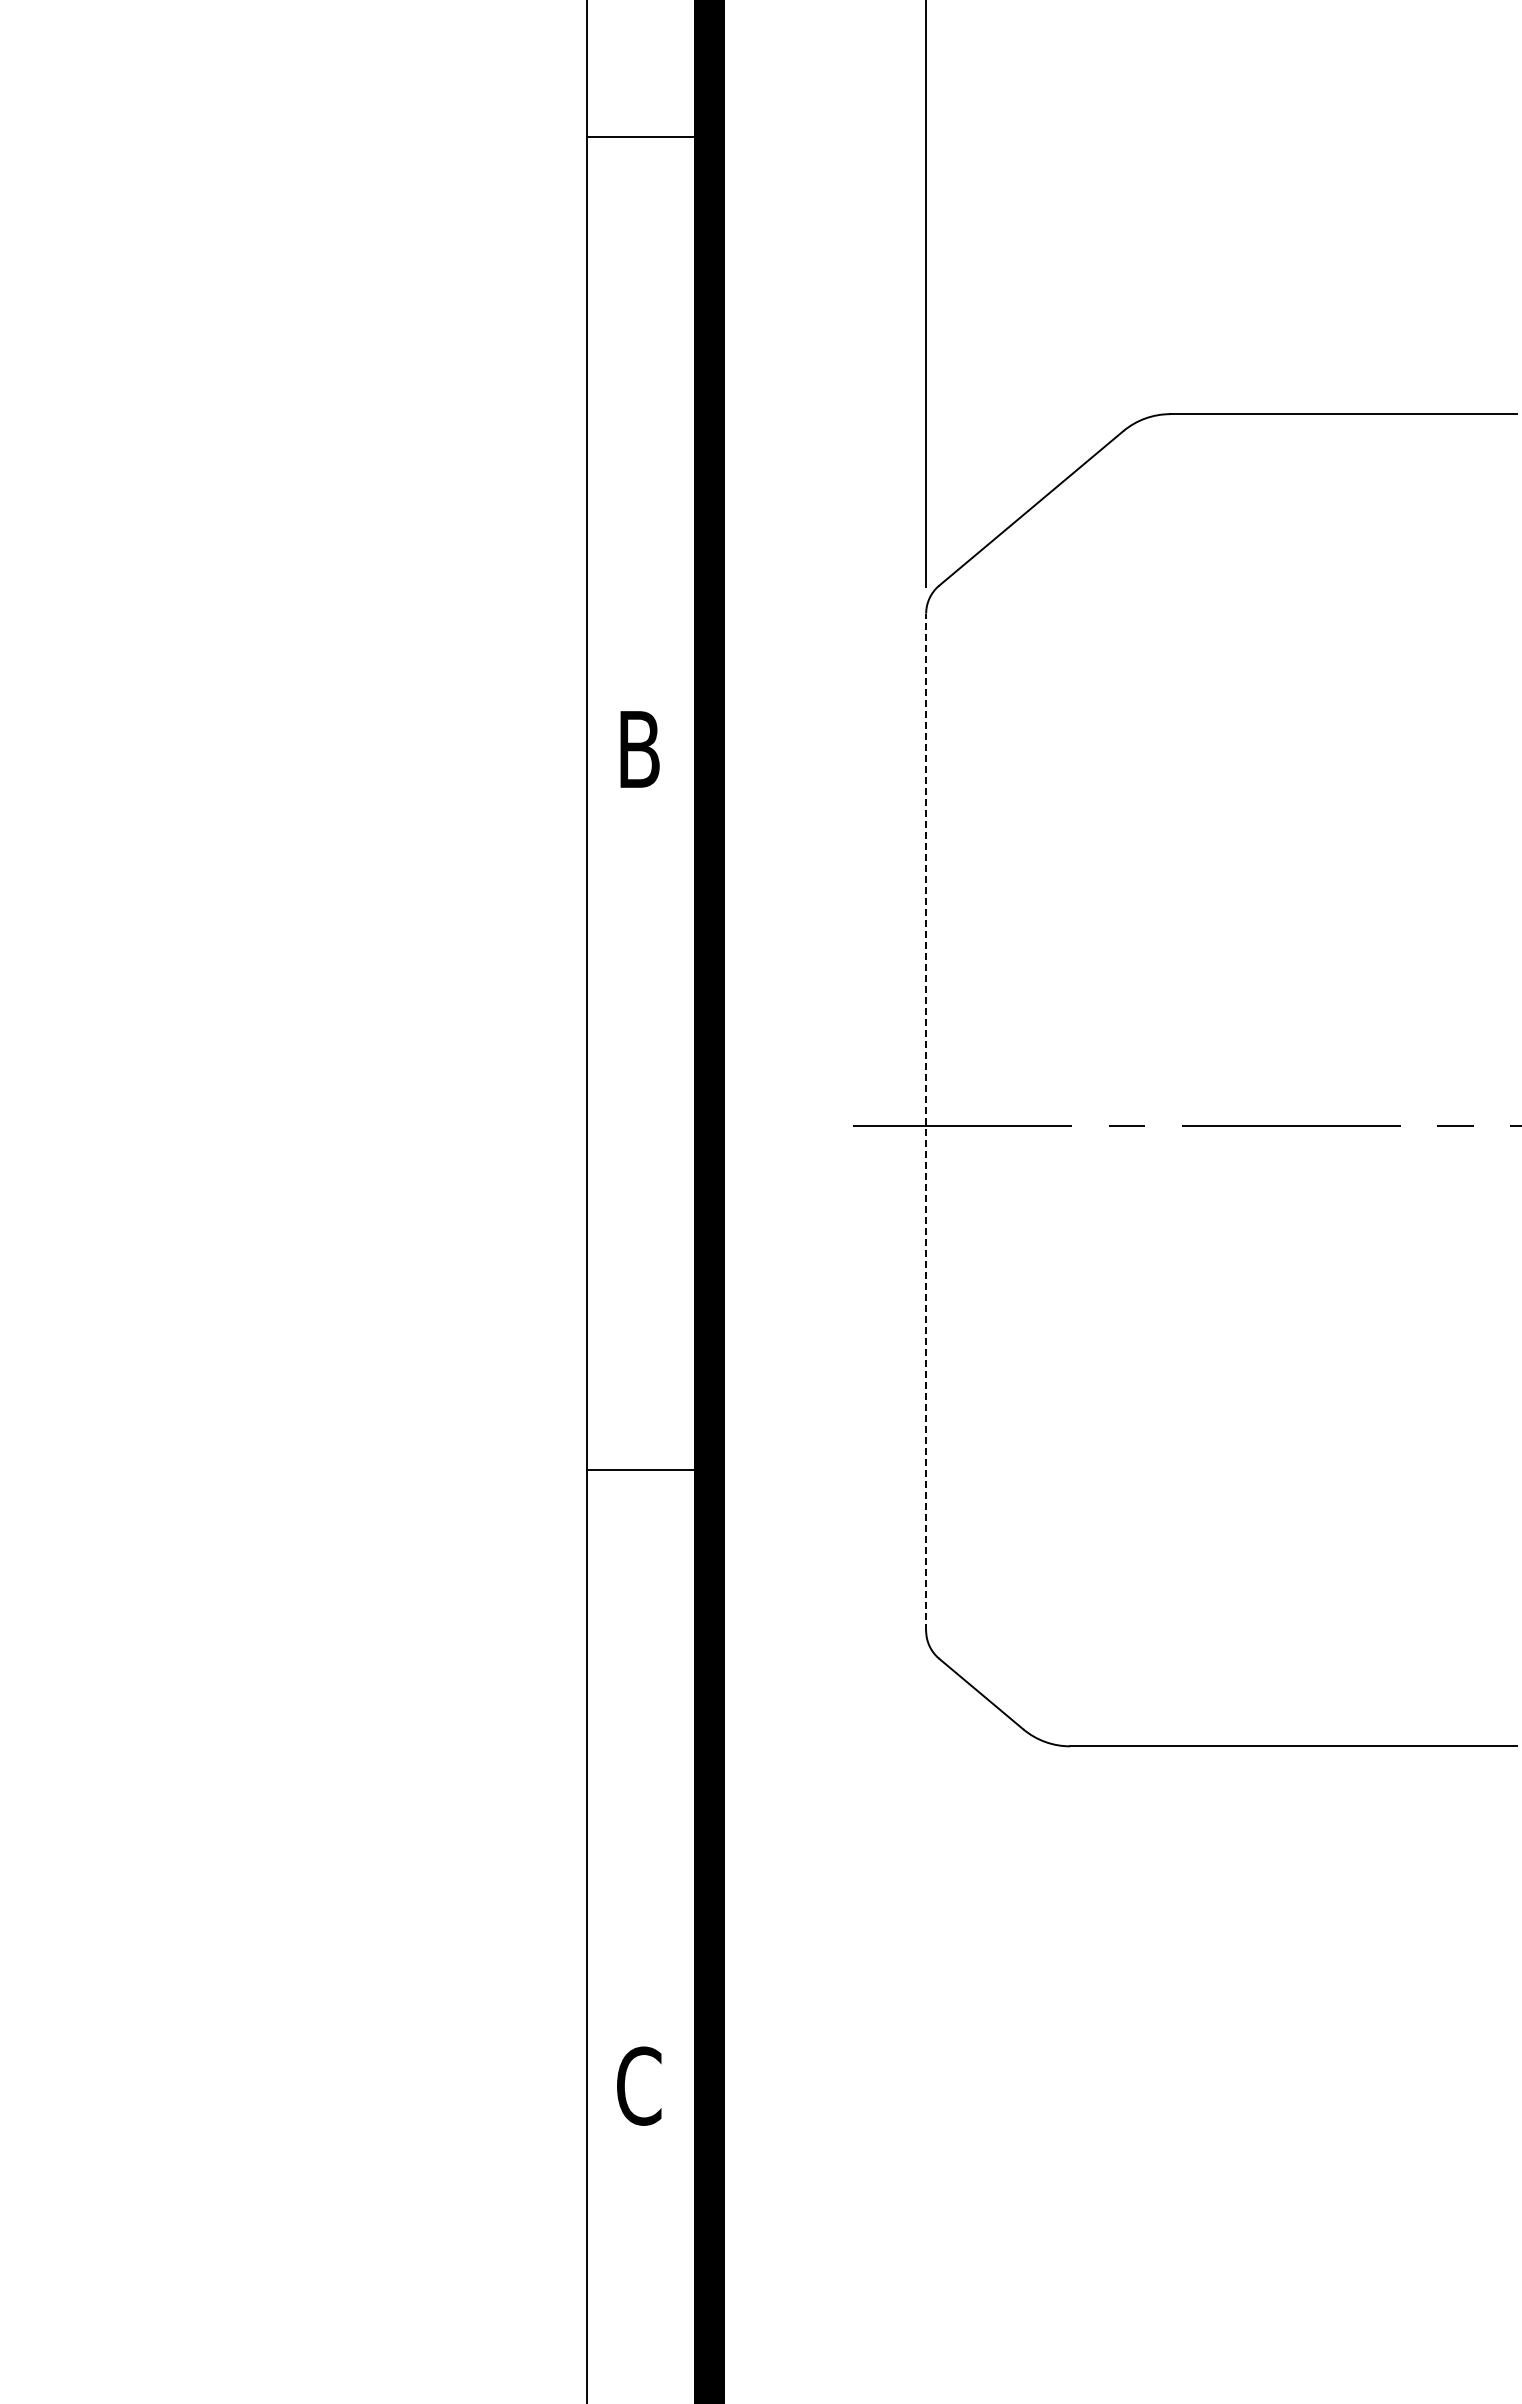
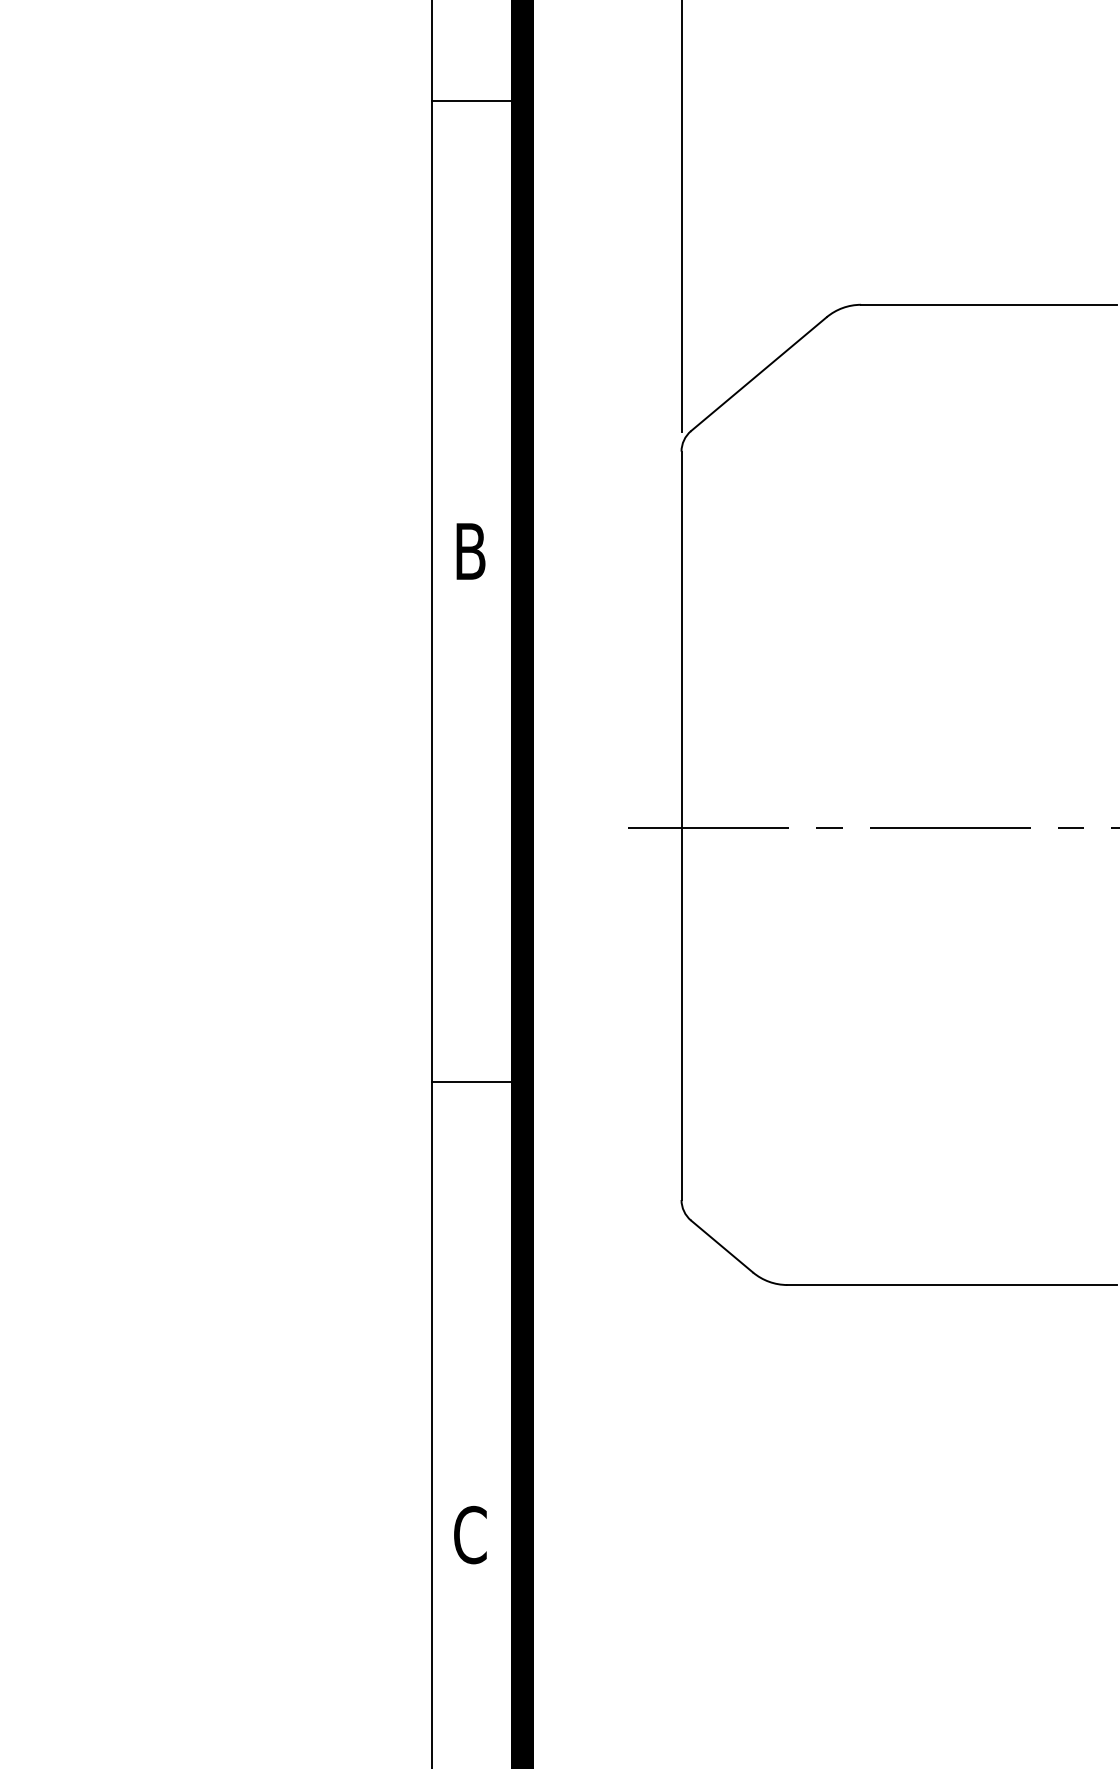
line: (926, 1122) -> (681, 826), dashed -> solid

